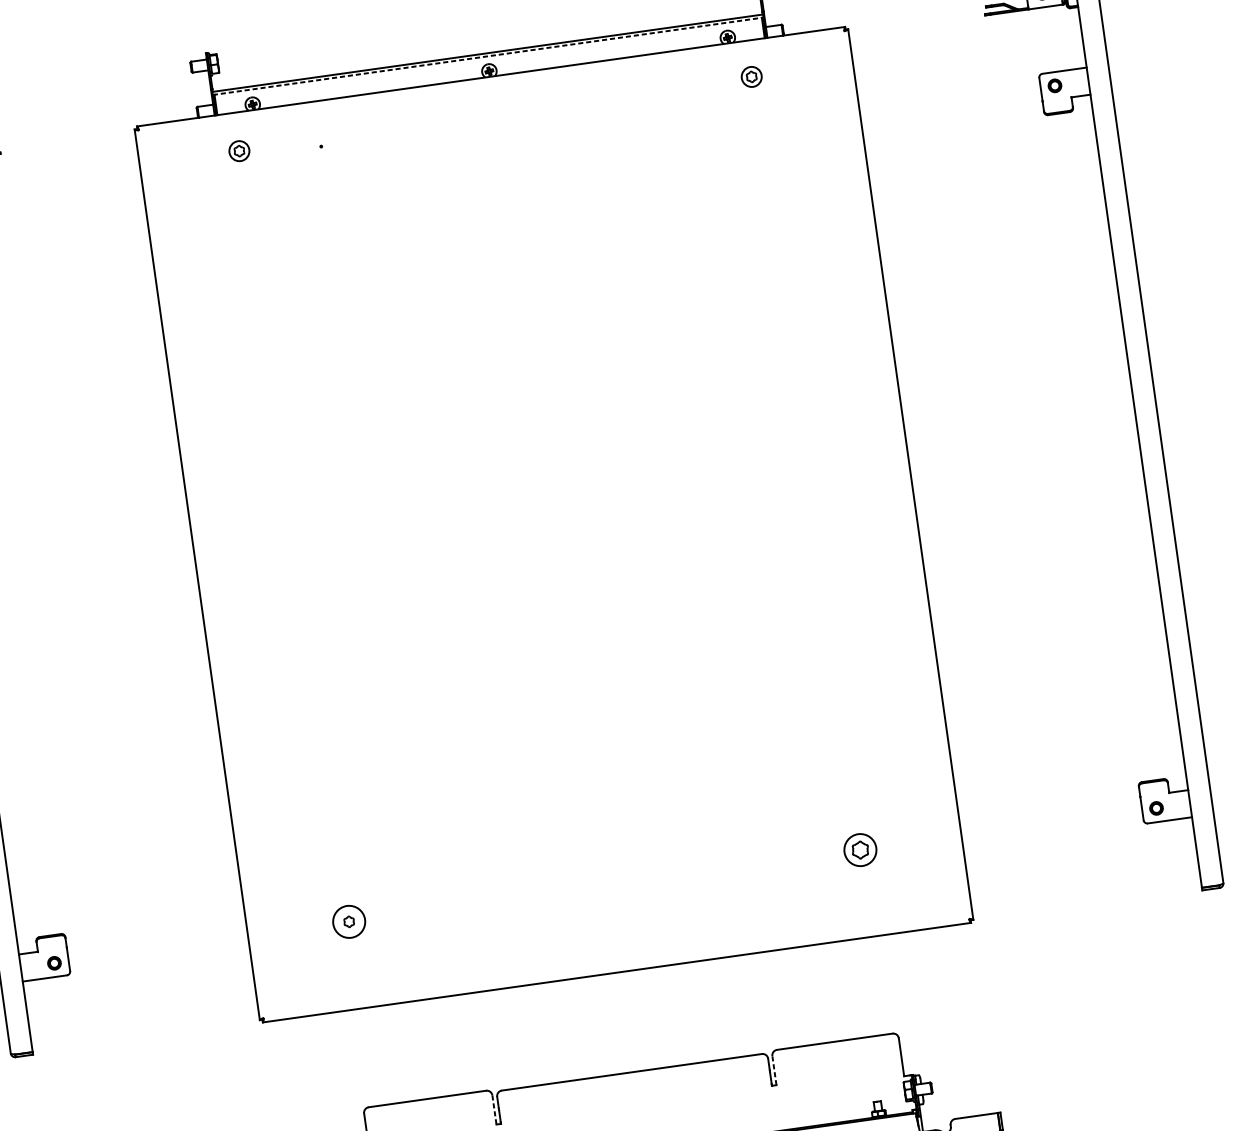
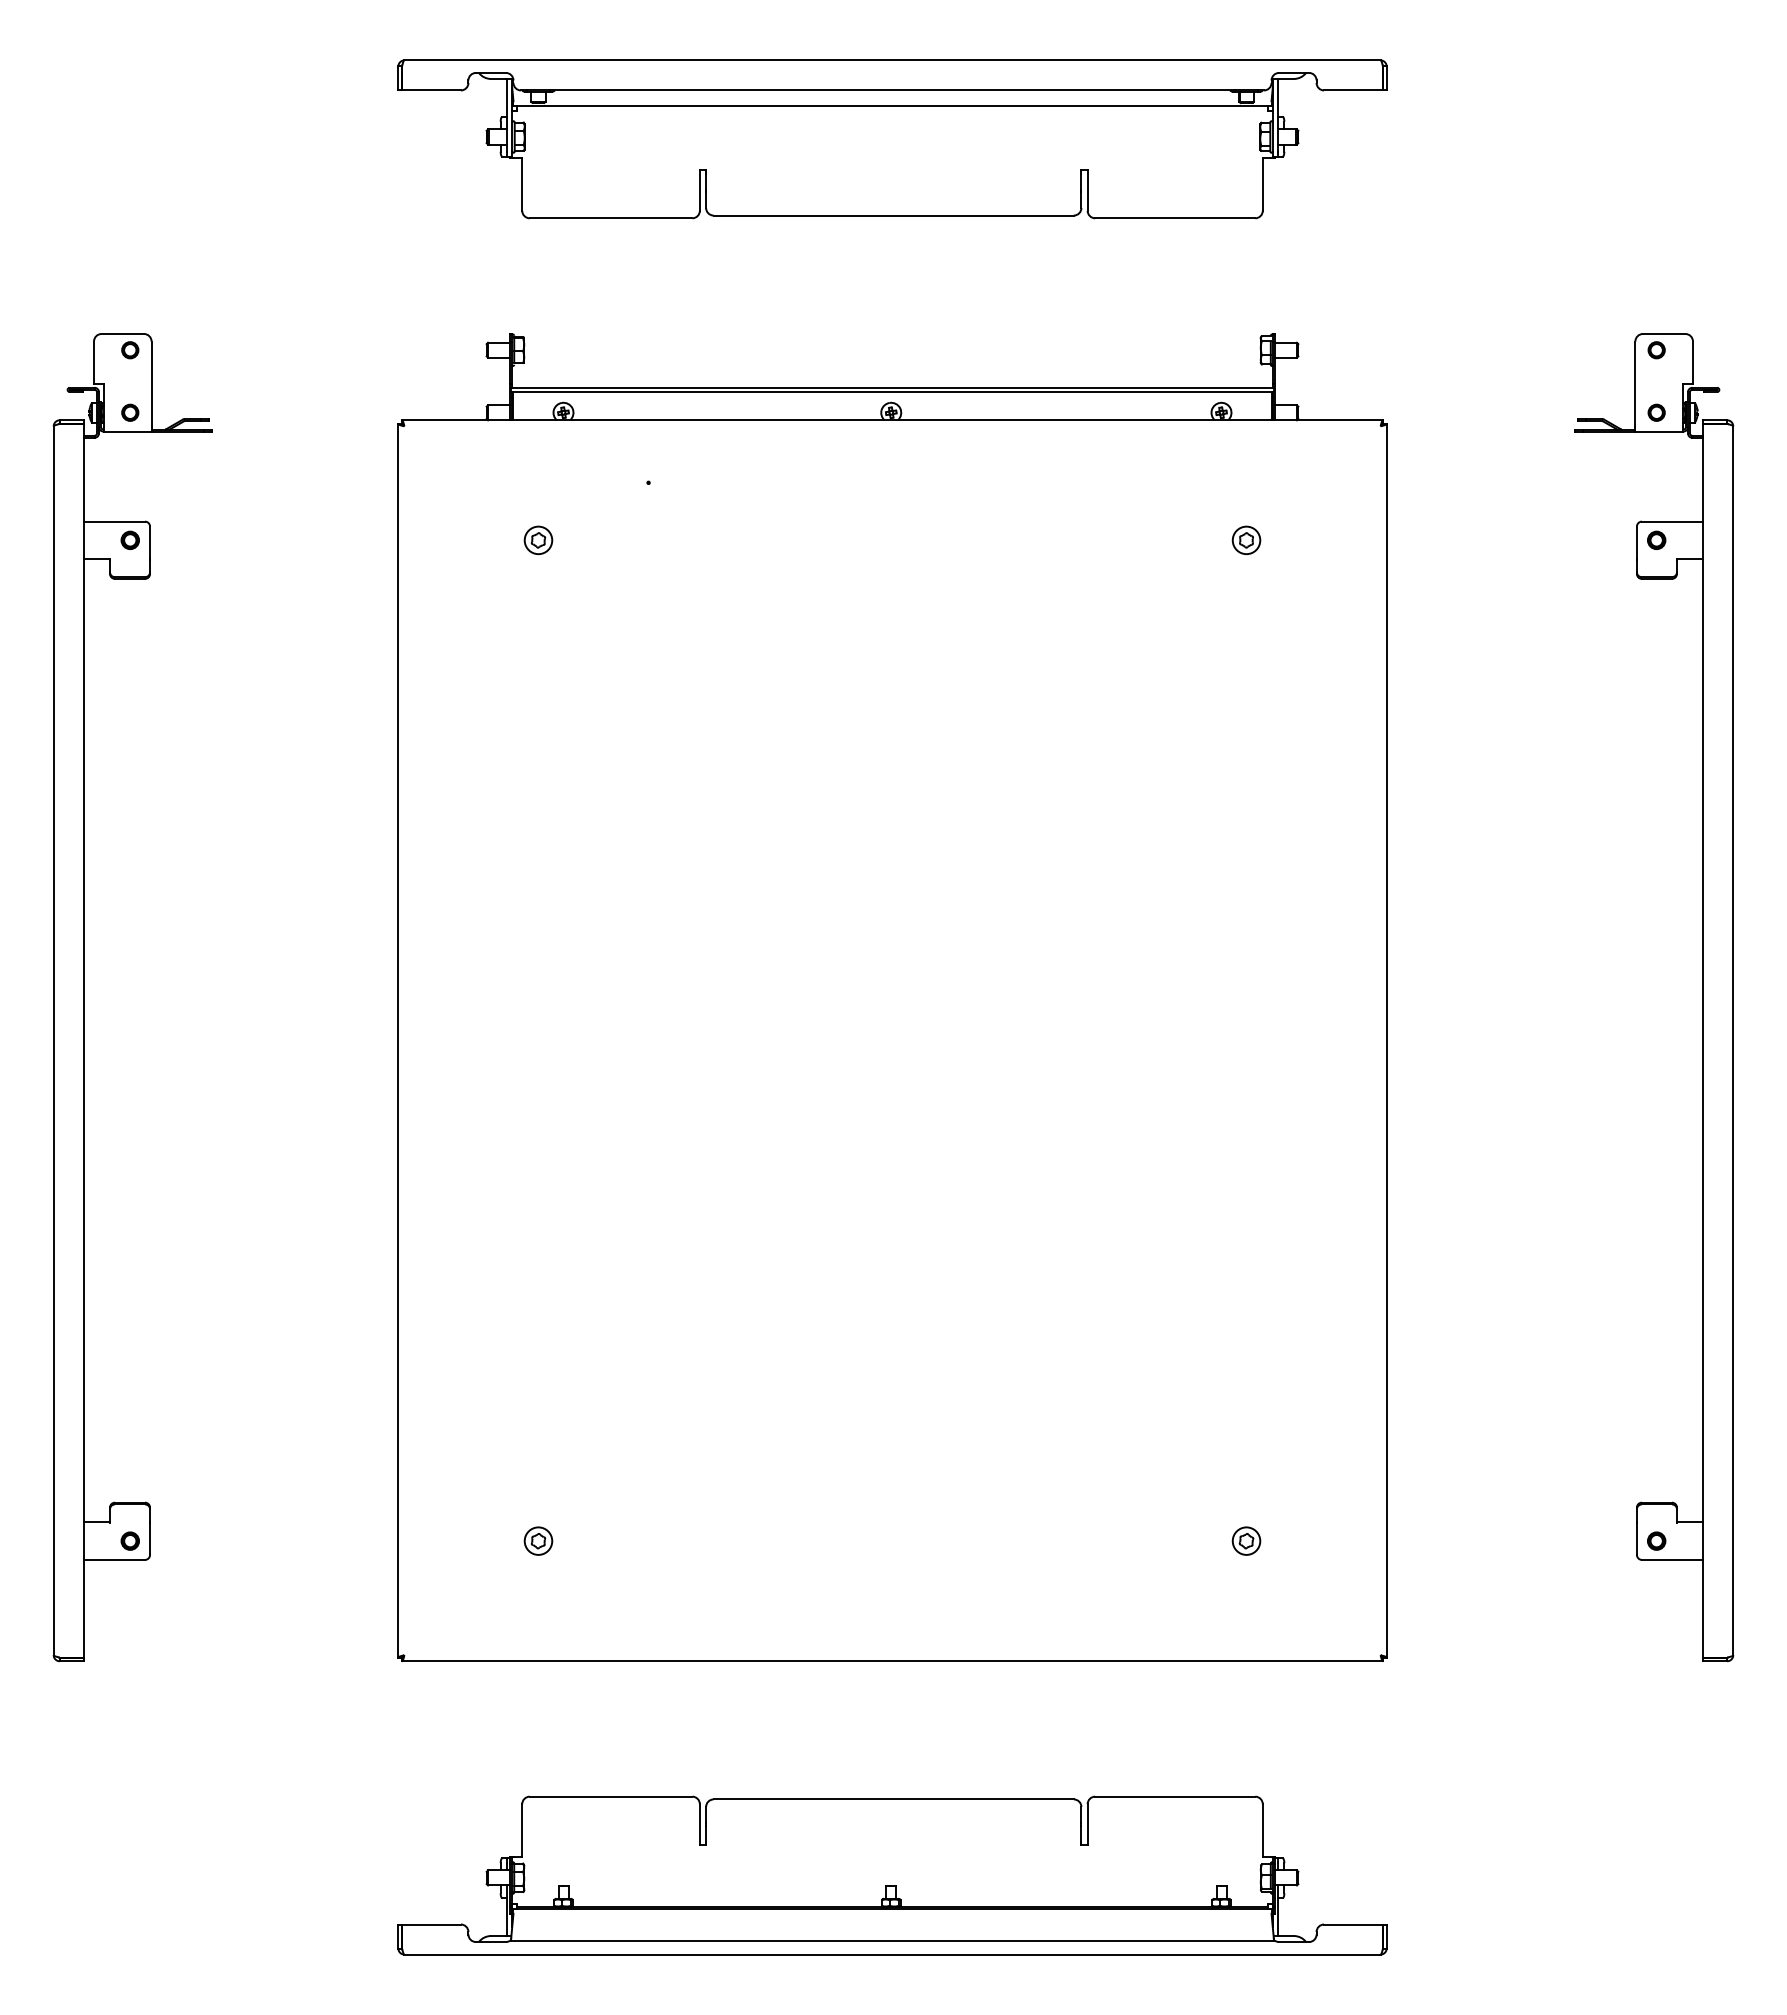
line: (488, 56) -> (893, 392), dashed -> solid
part: (751, 76) -> (1246, 539), moved
part: (239, 150) -> (538, 539), moved
part: (860, 849) -> (1246, 1540), size x0.62
circle: (349, 921) -> (538, 1540), size x0.62
line: (774, 1070) -> (1087, 1823), dashed -> solid
line: (494, 1110) -> (699, 1824), dashed -> solid

